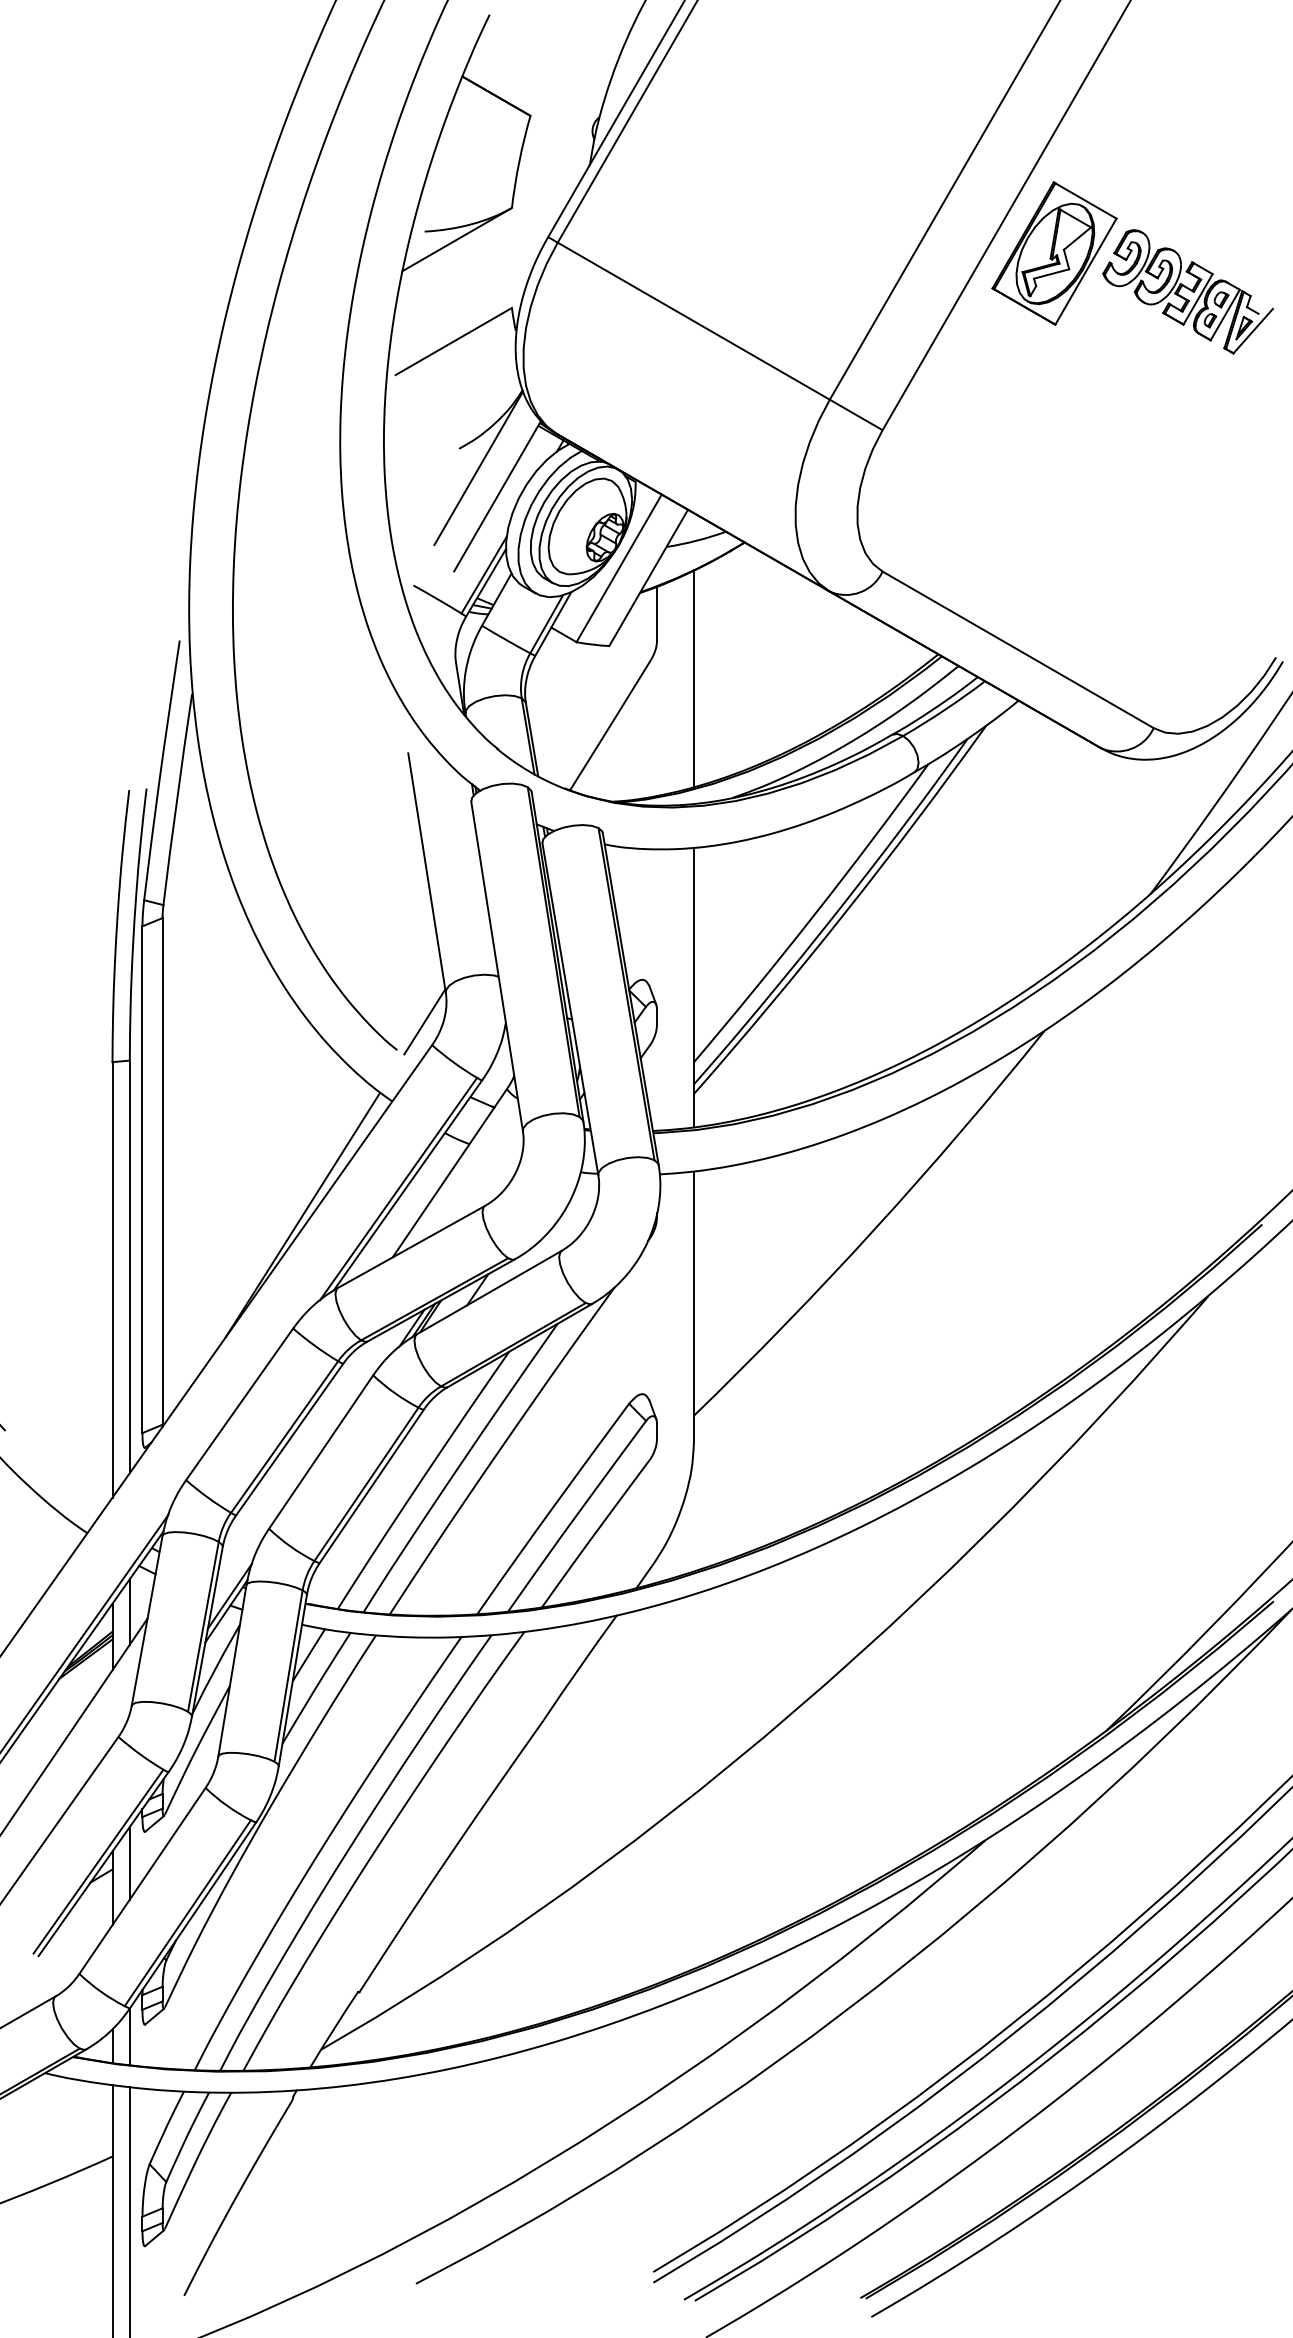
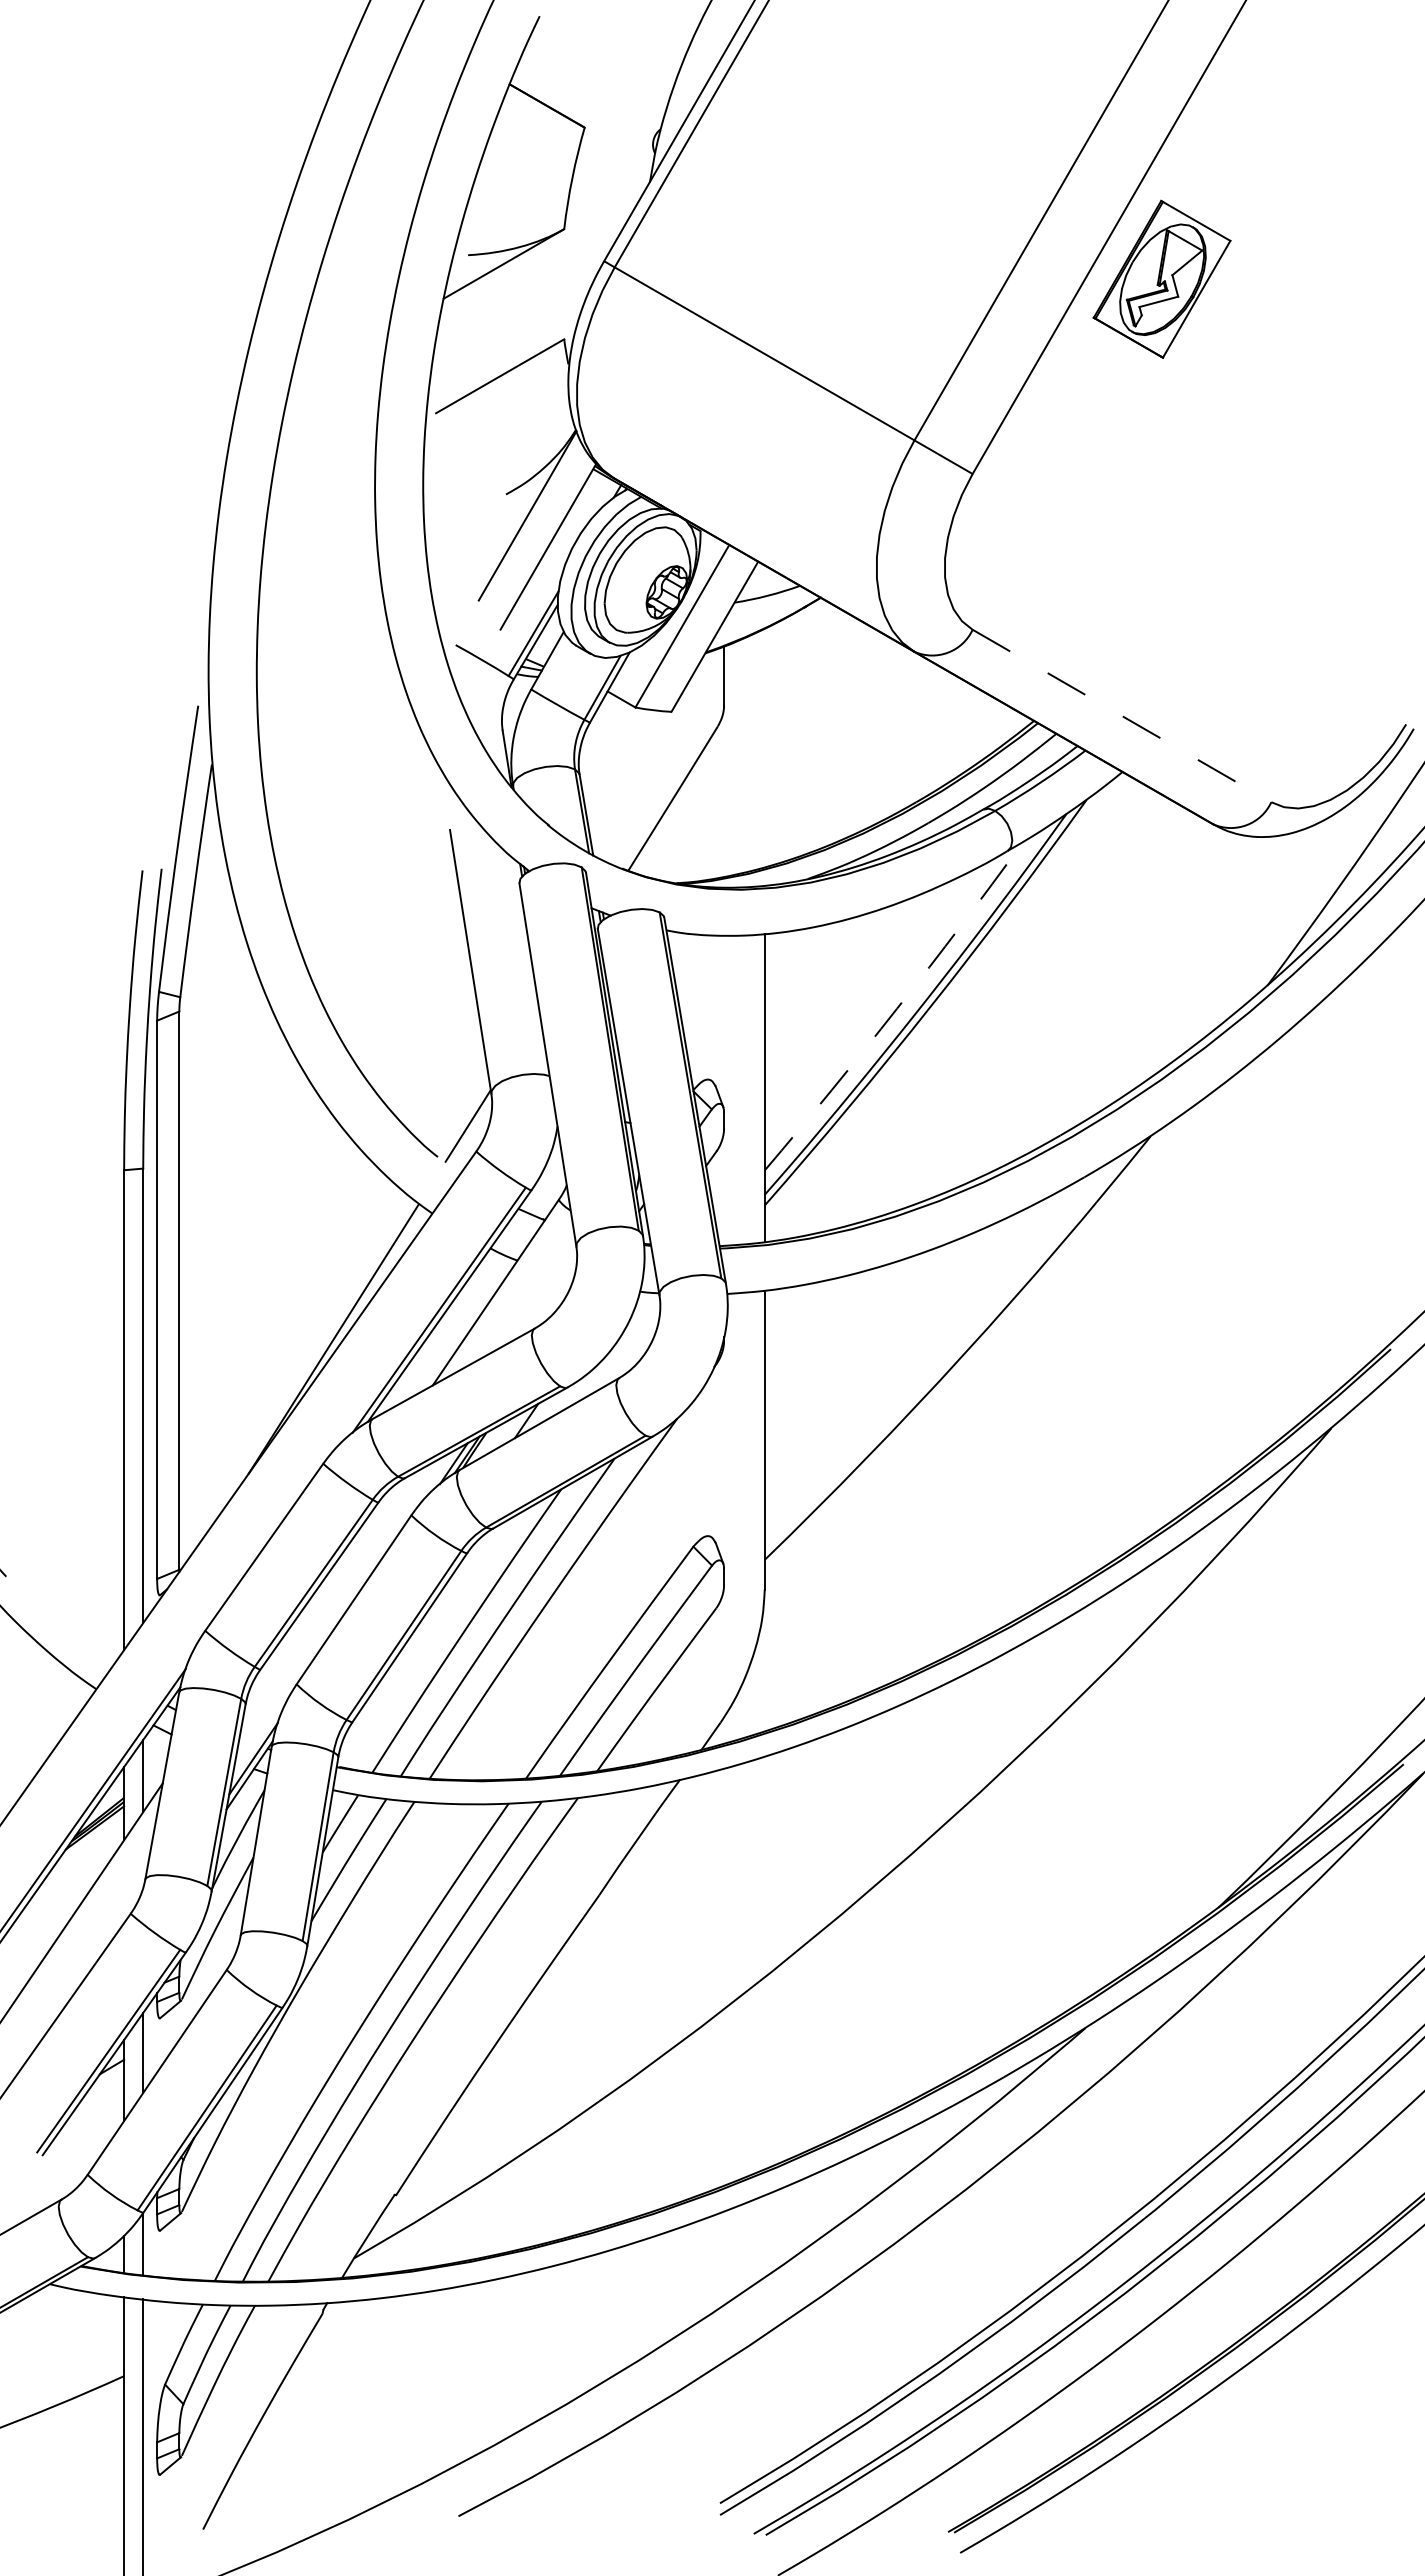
part: (1187, 291) -> (1308, 321), removed
line: (1018, 650) -> (1122, 716), solid -> dashed
line: (693, 678) -> (764, 747), removed
arc: (814, 915) -> (897, 1008), solid -> dashed

